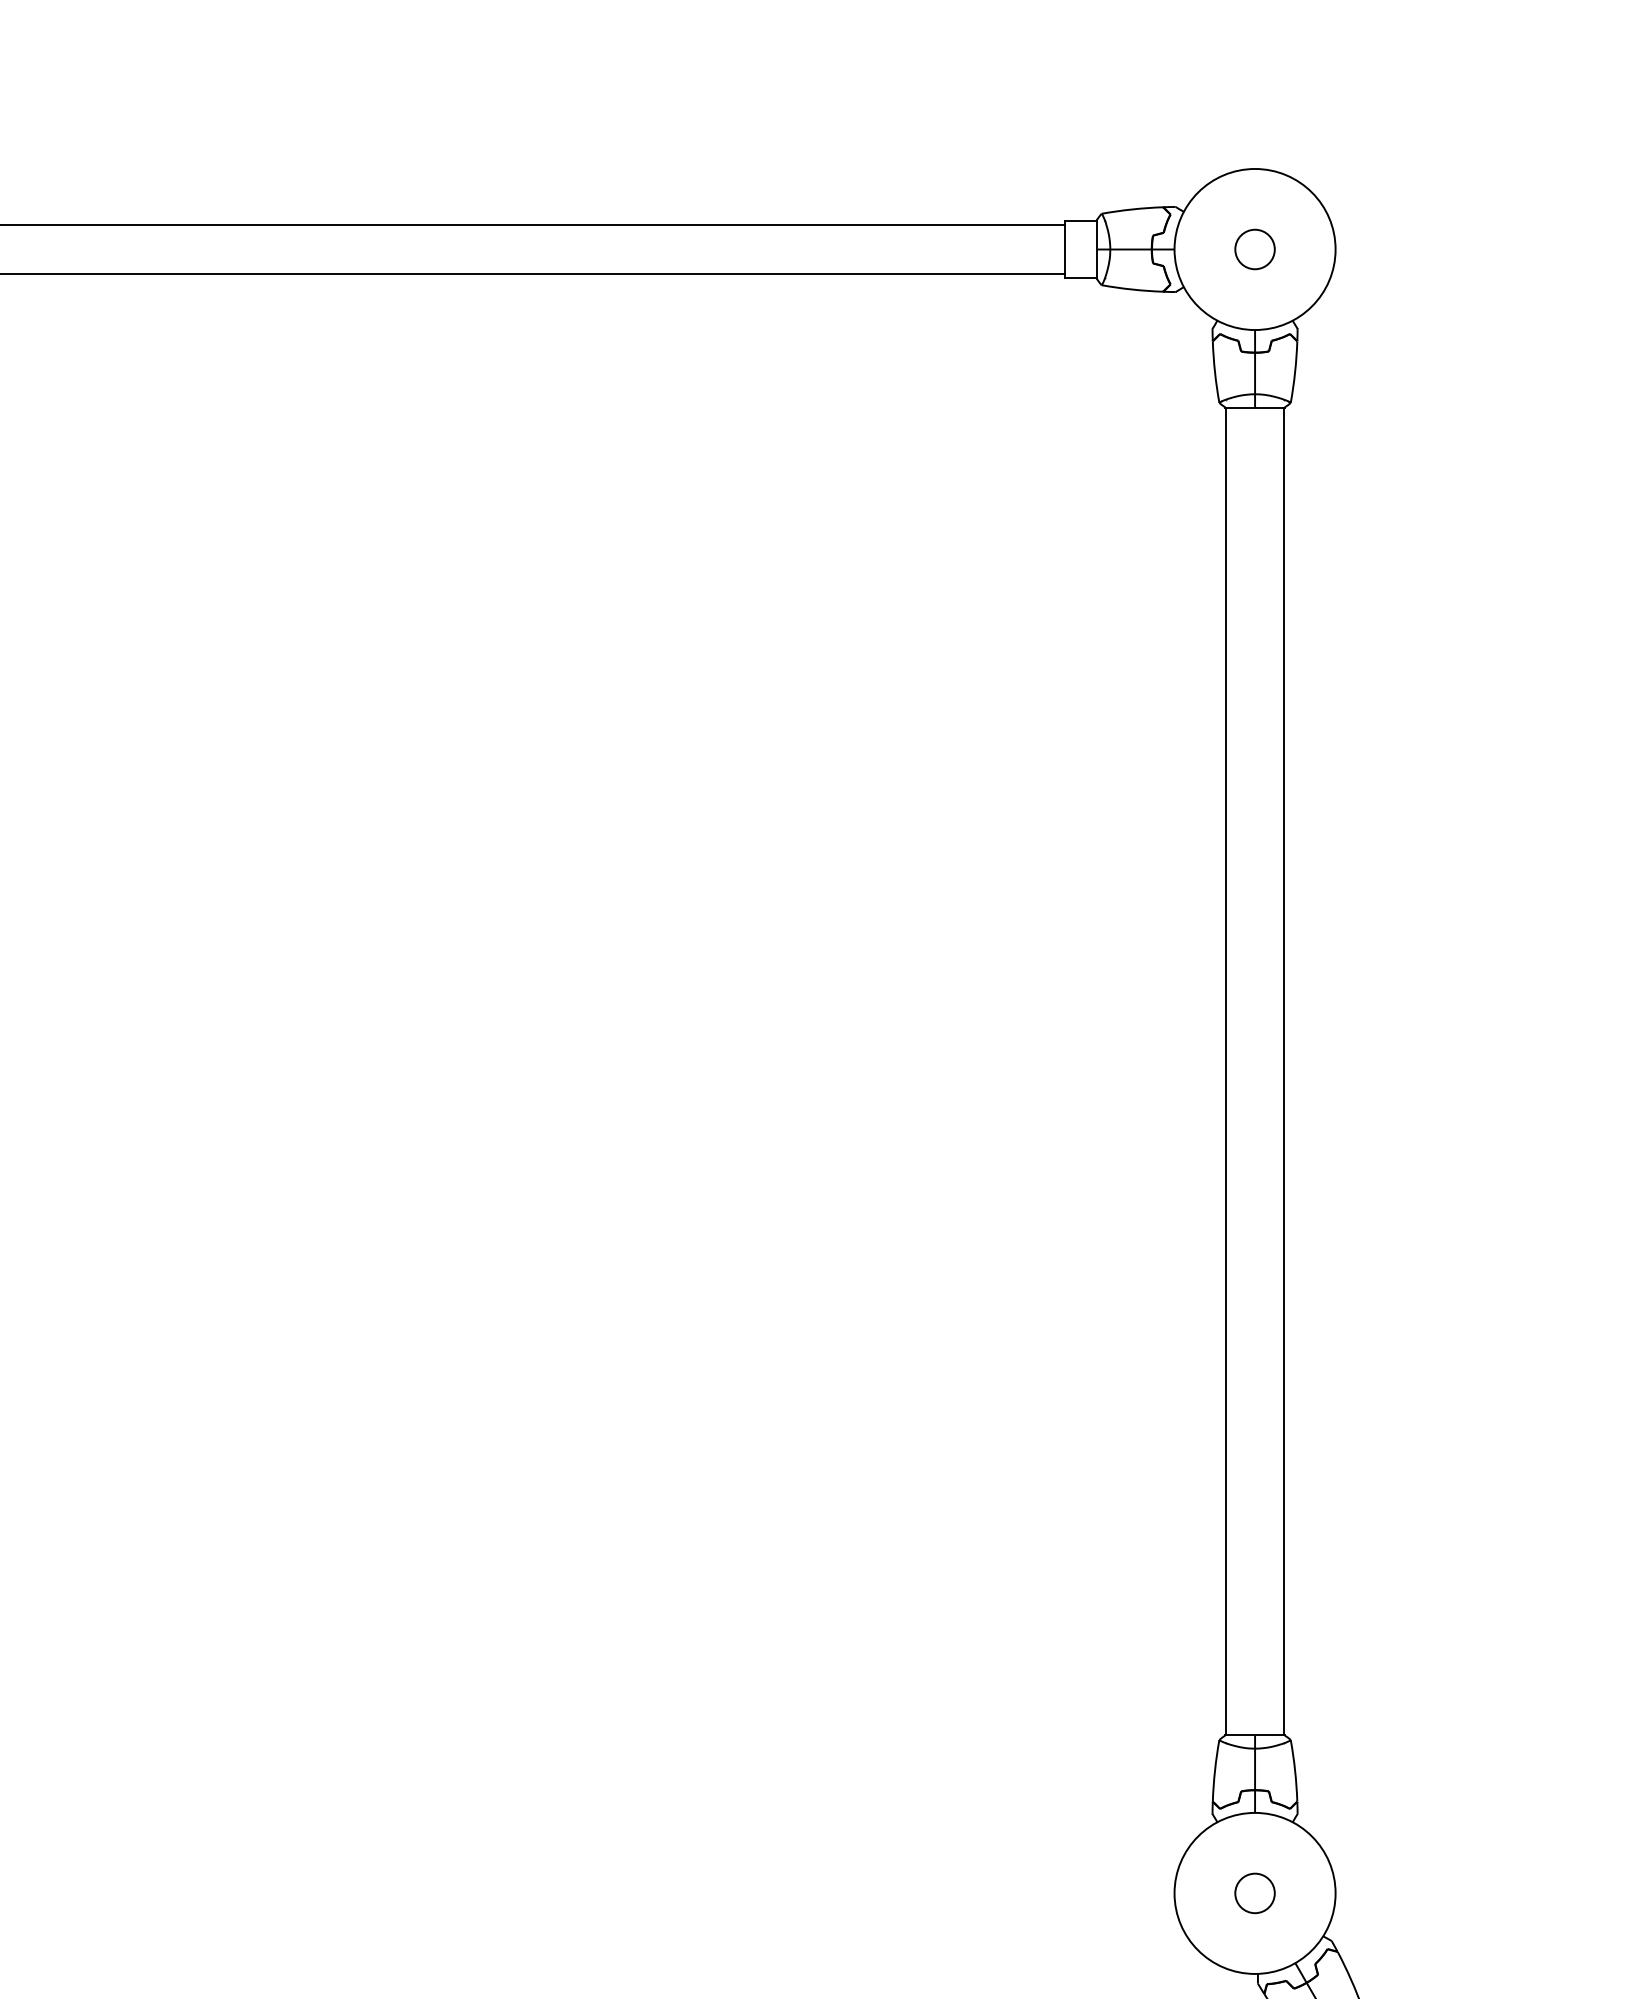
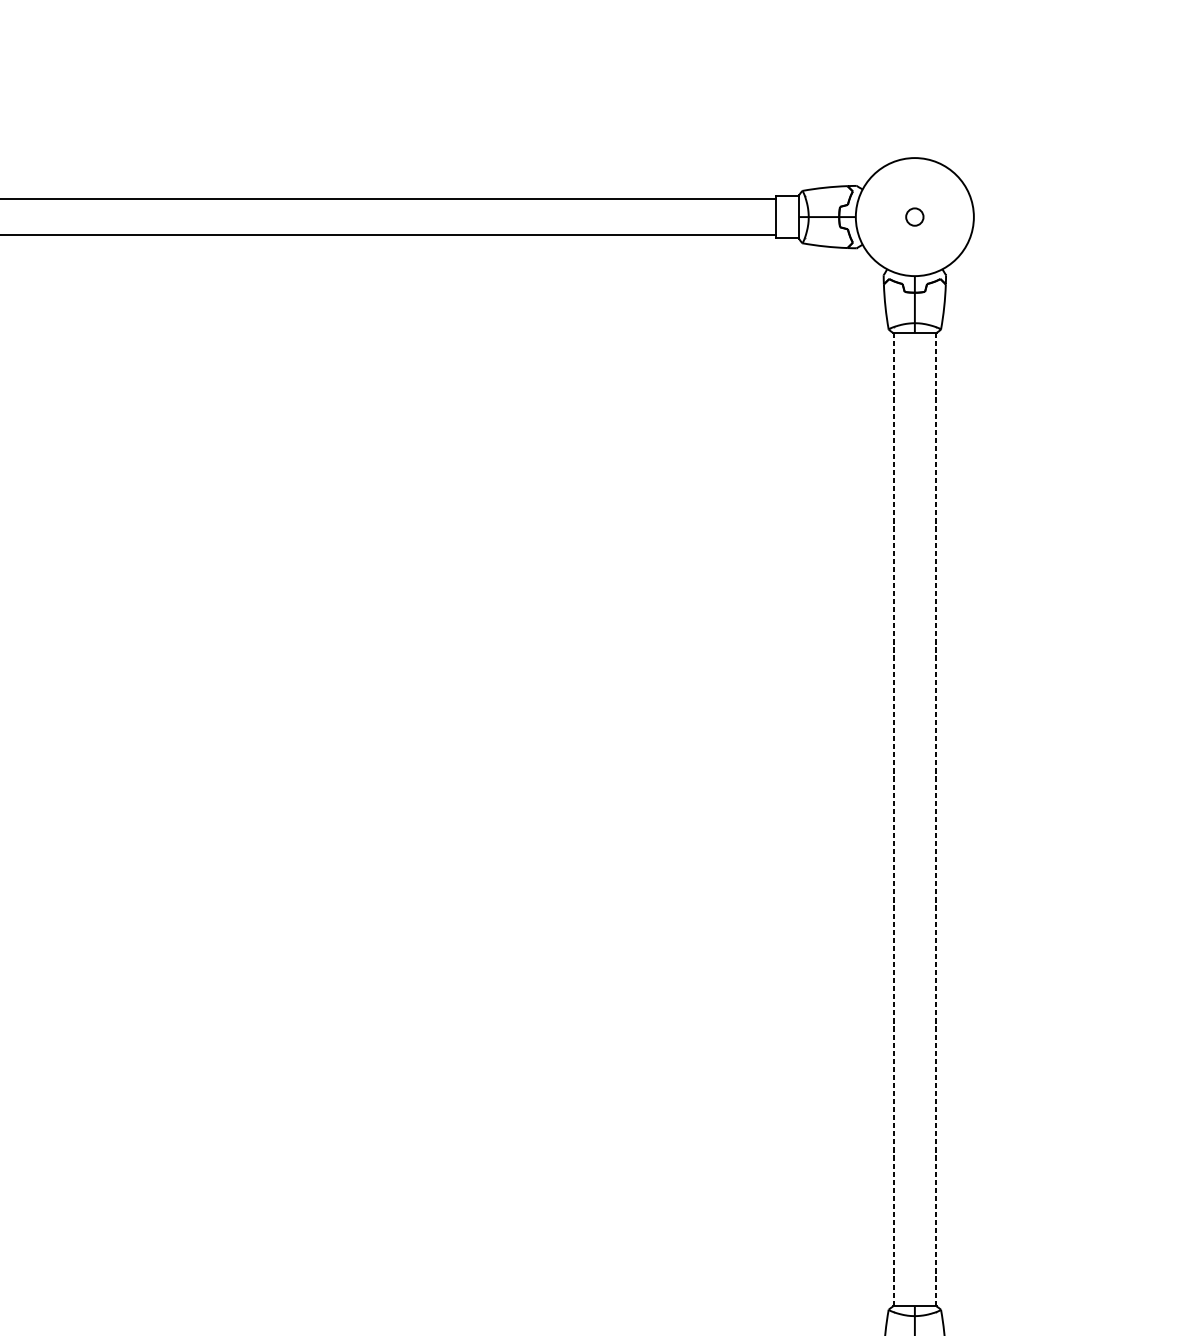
circle: (1254, 249) -> (914, 217), size x0.6
line: (1226, 1071) -> (893, 819), solid -> dashed
line: (1283, 1071) -> (935, 819), solid -> dashed

